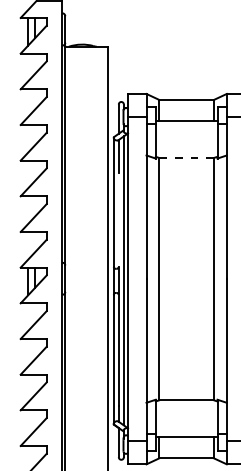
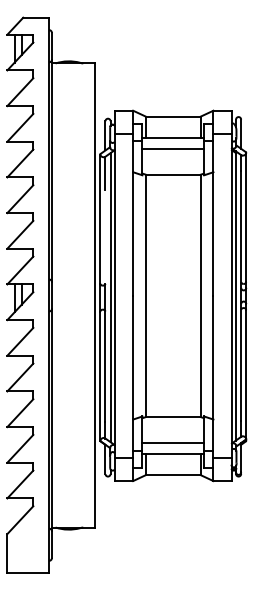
line: (186, 132) -> (173, 149), added
line: (185, 157) -> (172, 174), dashed -> solid
line: (186, 425) -> (173, 442), added

